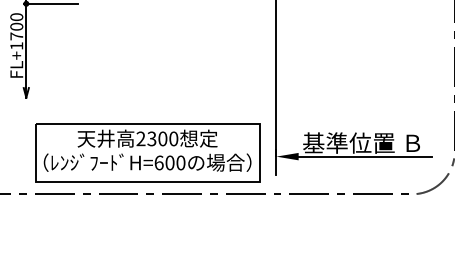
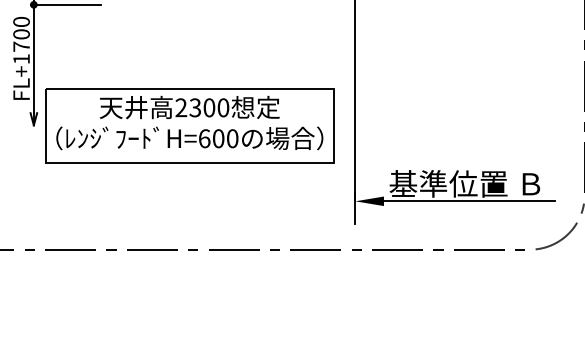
part: (147, 152) -> (189, 125), moved

